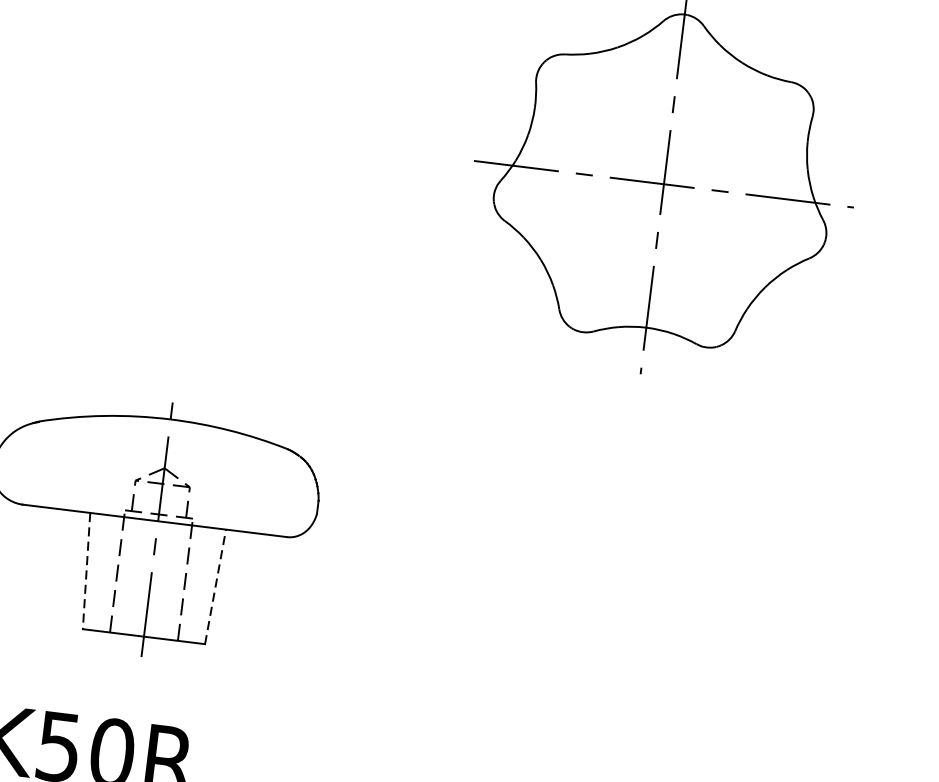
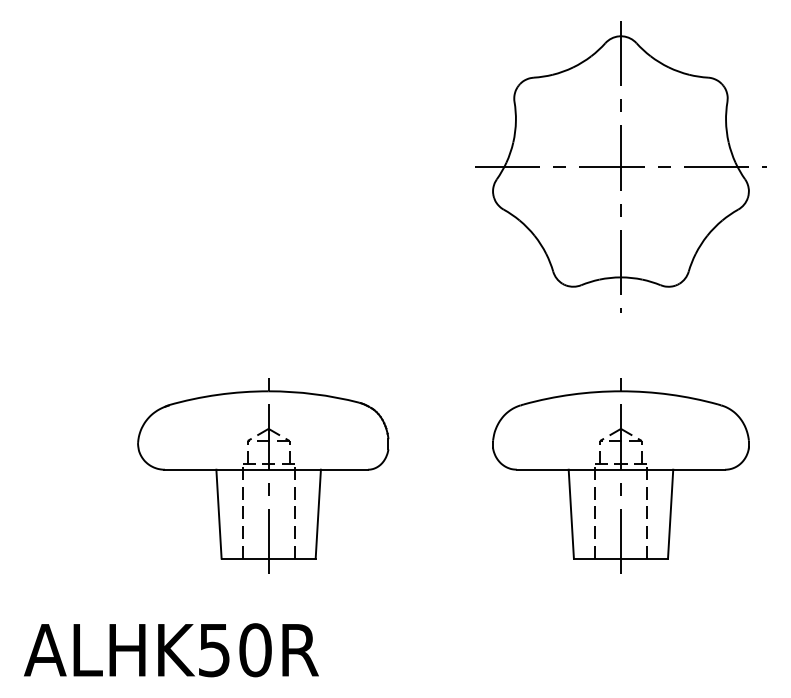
line: (85, 571) -> (218, 514), dashed -> solid
part: (614, 584) -> (620, 475), added
line: (215, 587) -> (318, 514), dashed -> solid

